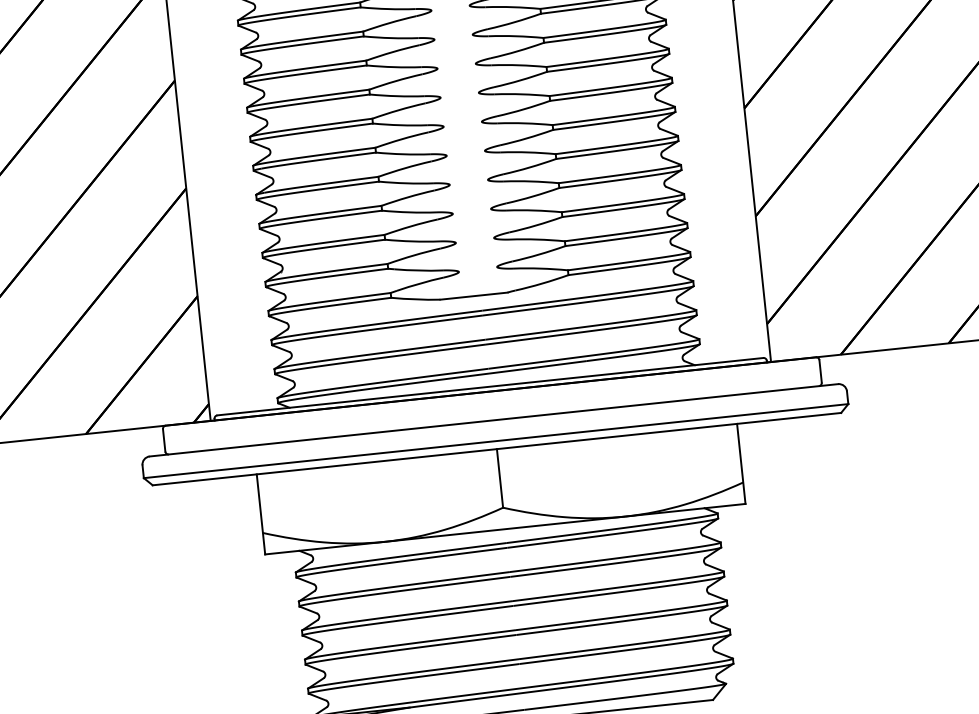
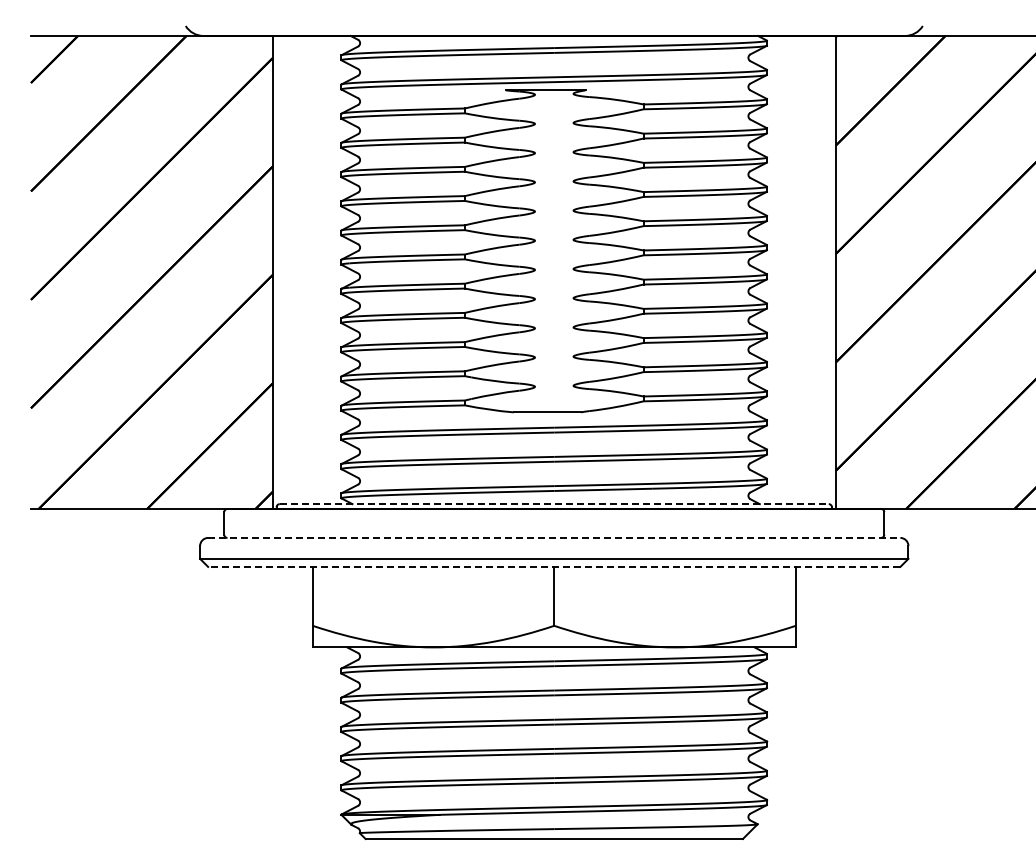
line: (490, 387) -> (554, 504), solid -> dashed
line: (494, 419) -> (554, 537), solid -> dashed
line: (496, 448) -> (553, 566), solid -> dashed

